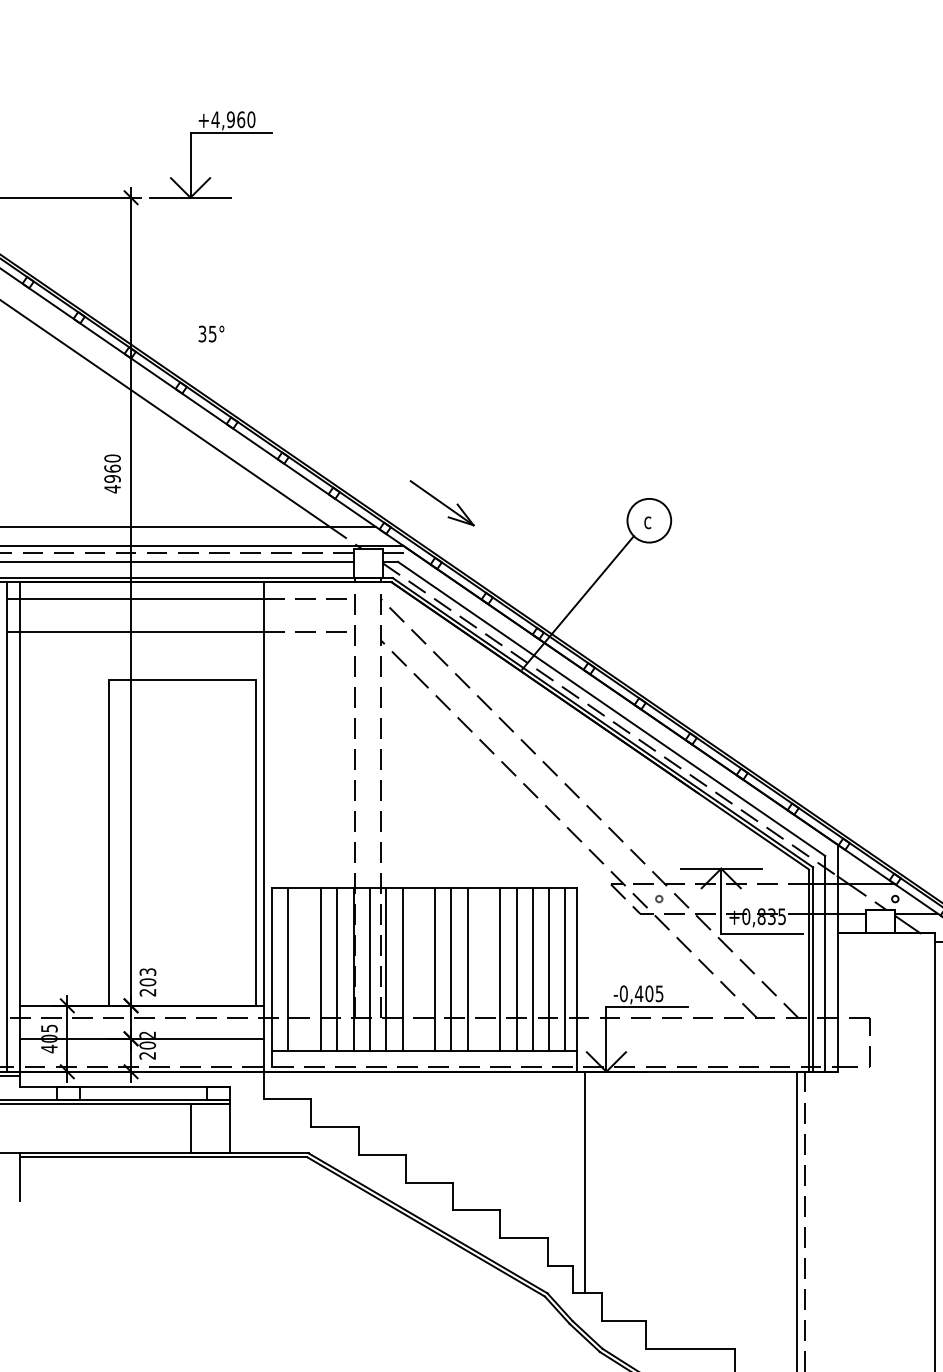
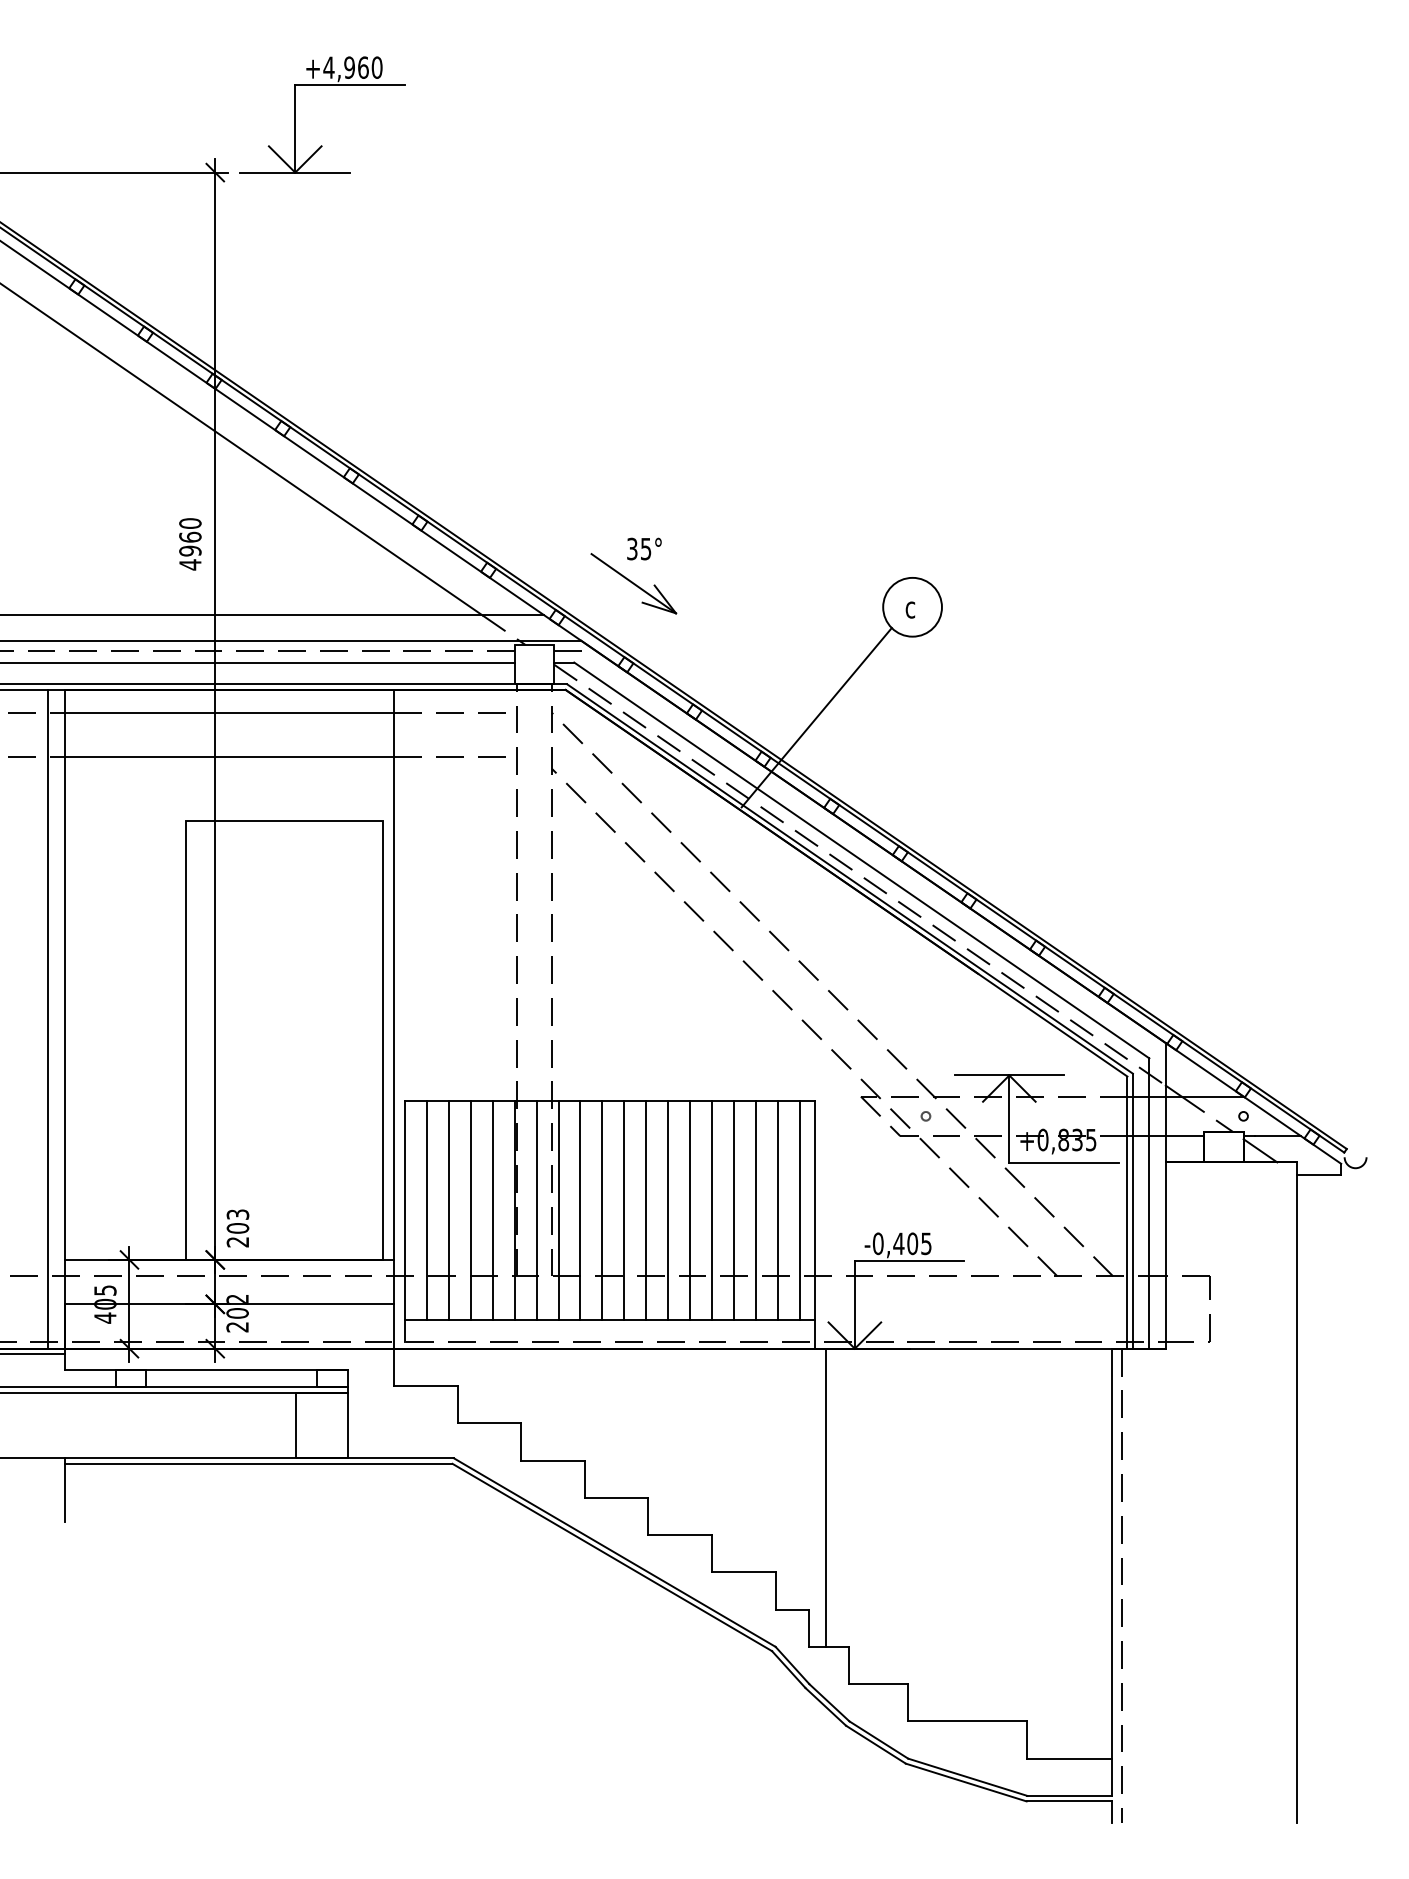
text: (211, 333) -> (644, 548), moved
line: (304, 969) -> (448, 1210), added
line: (418, 969) -> (602, 1210), added
line: (484, 969) -> (690, 1210), added

